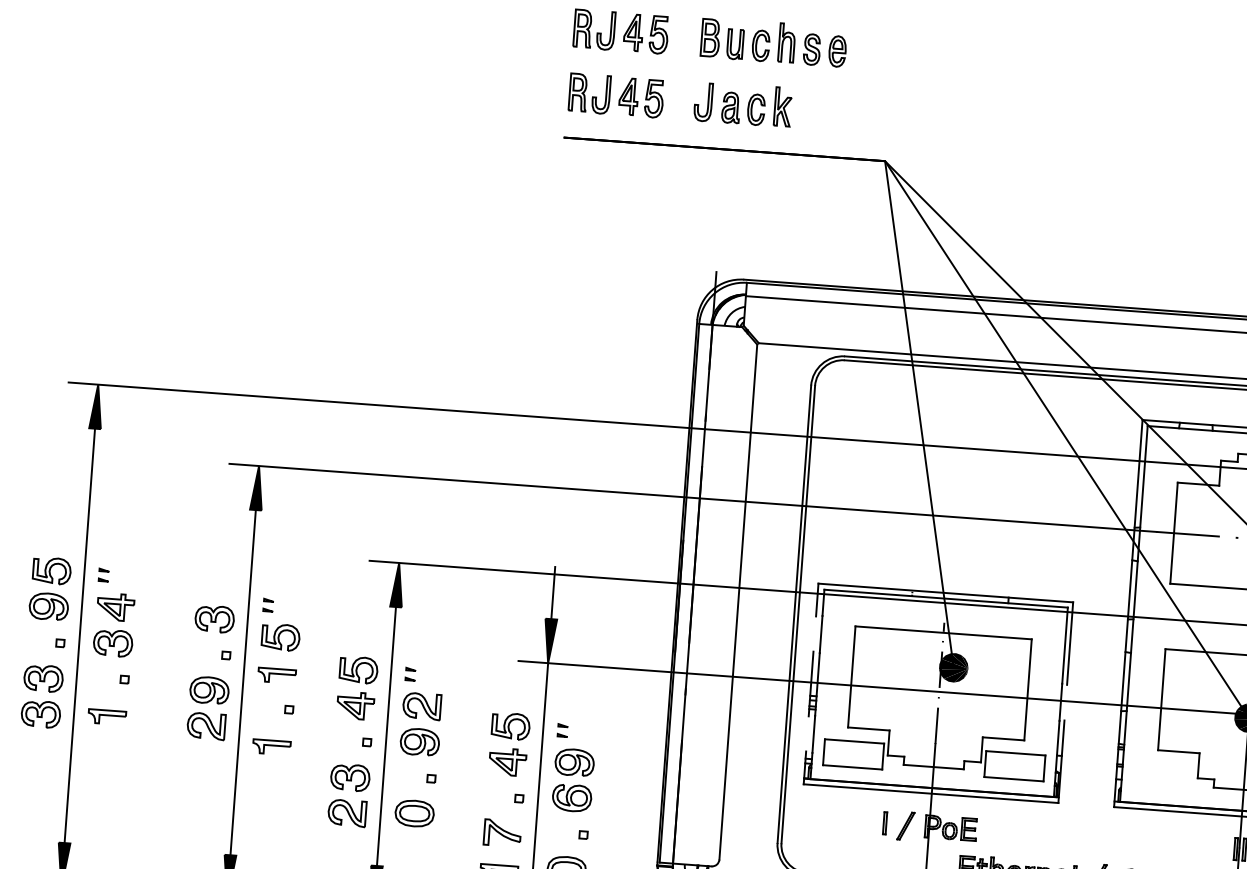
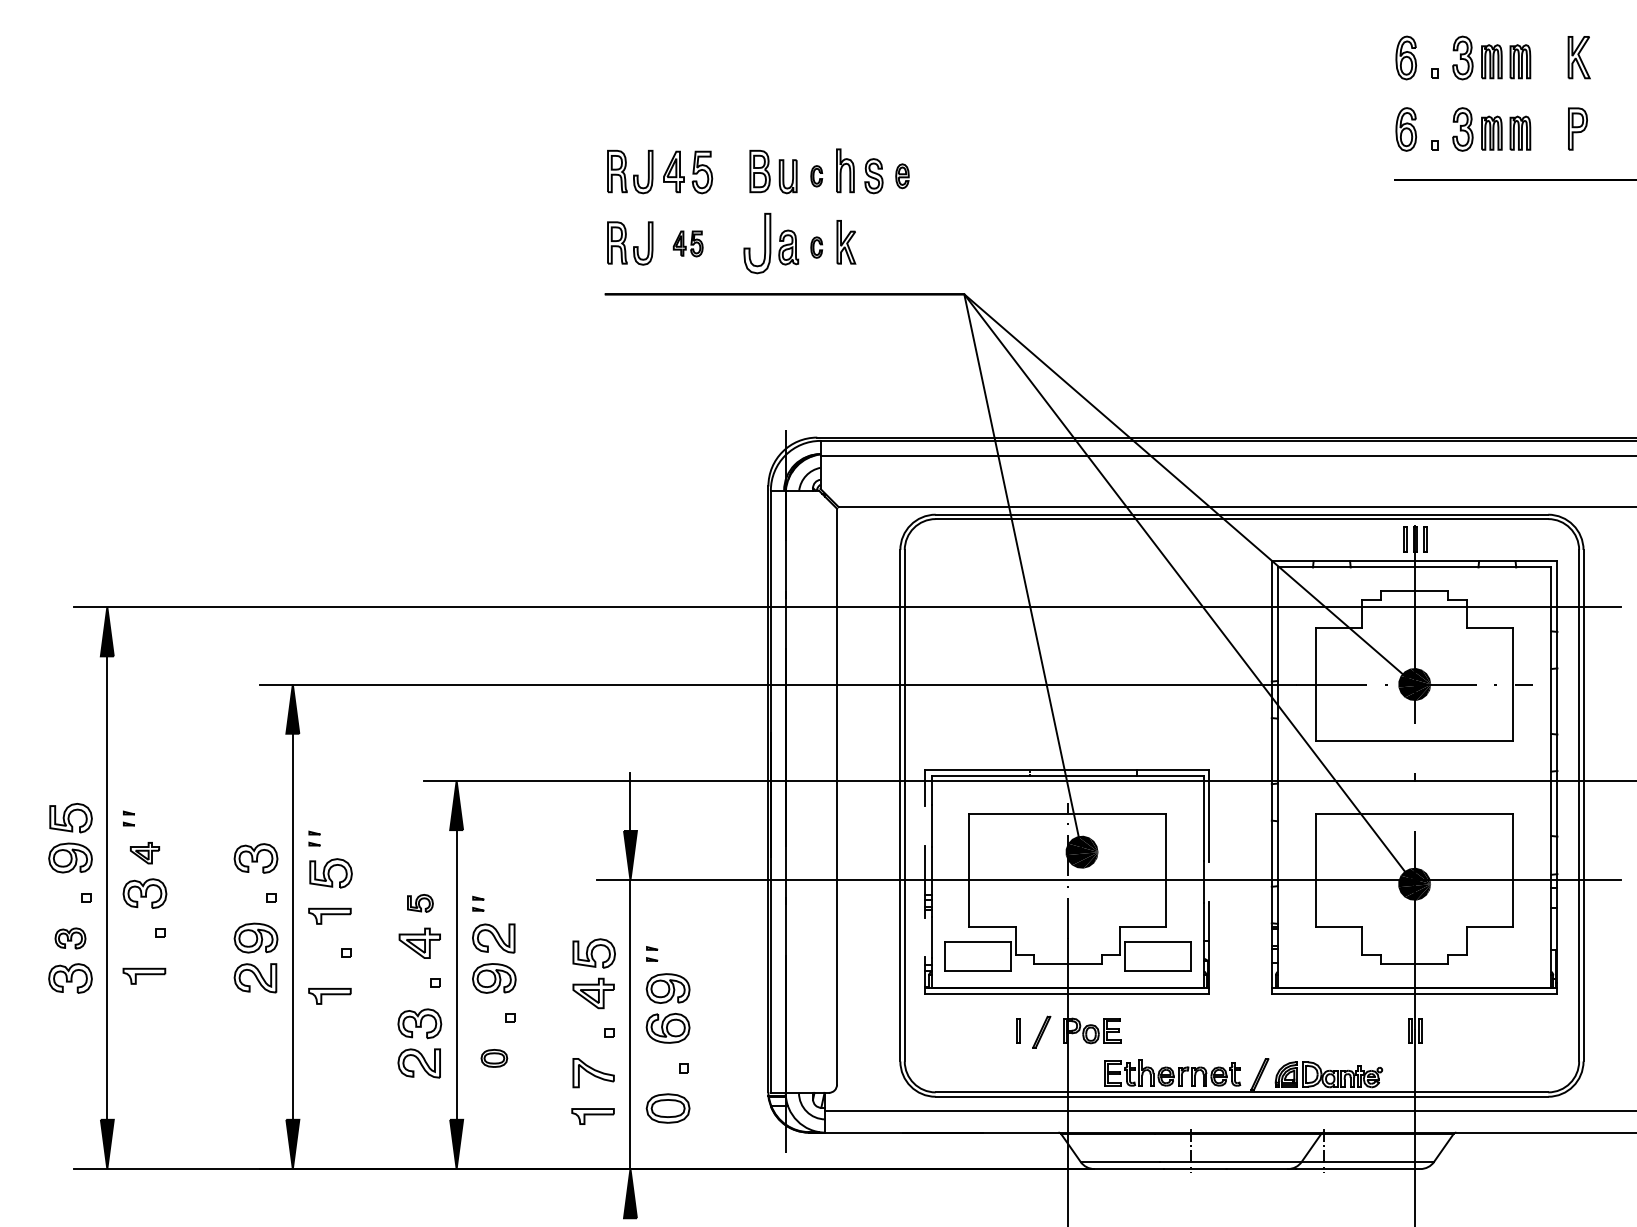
part: (760, 46) -> (816, 176), size x0.6
part: (837, 51) -> (902, 176), size x0.7
part: (641, 97) -> (688, 243), size x0.6
part: (703, 102) -> (757, 243), size x1.4
part: (756, 109) -> (816, 247), size x0.6
part: (115, 606) -> (144, 852), size x0.7
part: (358, 670) -> (420, 903), size x0.6
part: (43, 678) -> (70, 938), size x0.7
part: (414, 813) -> (494, 1058), size x0.6

